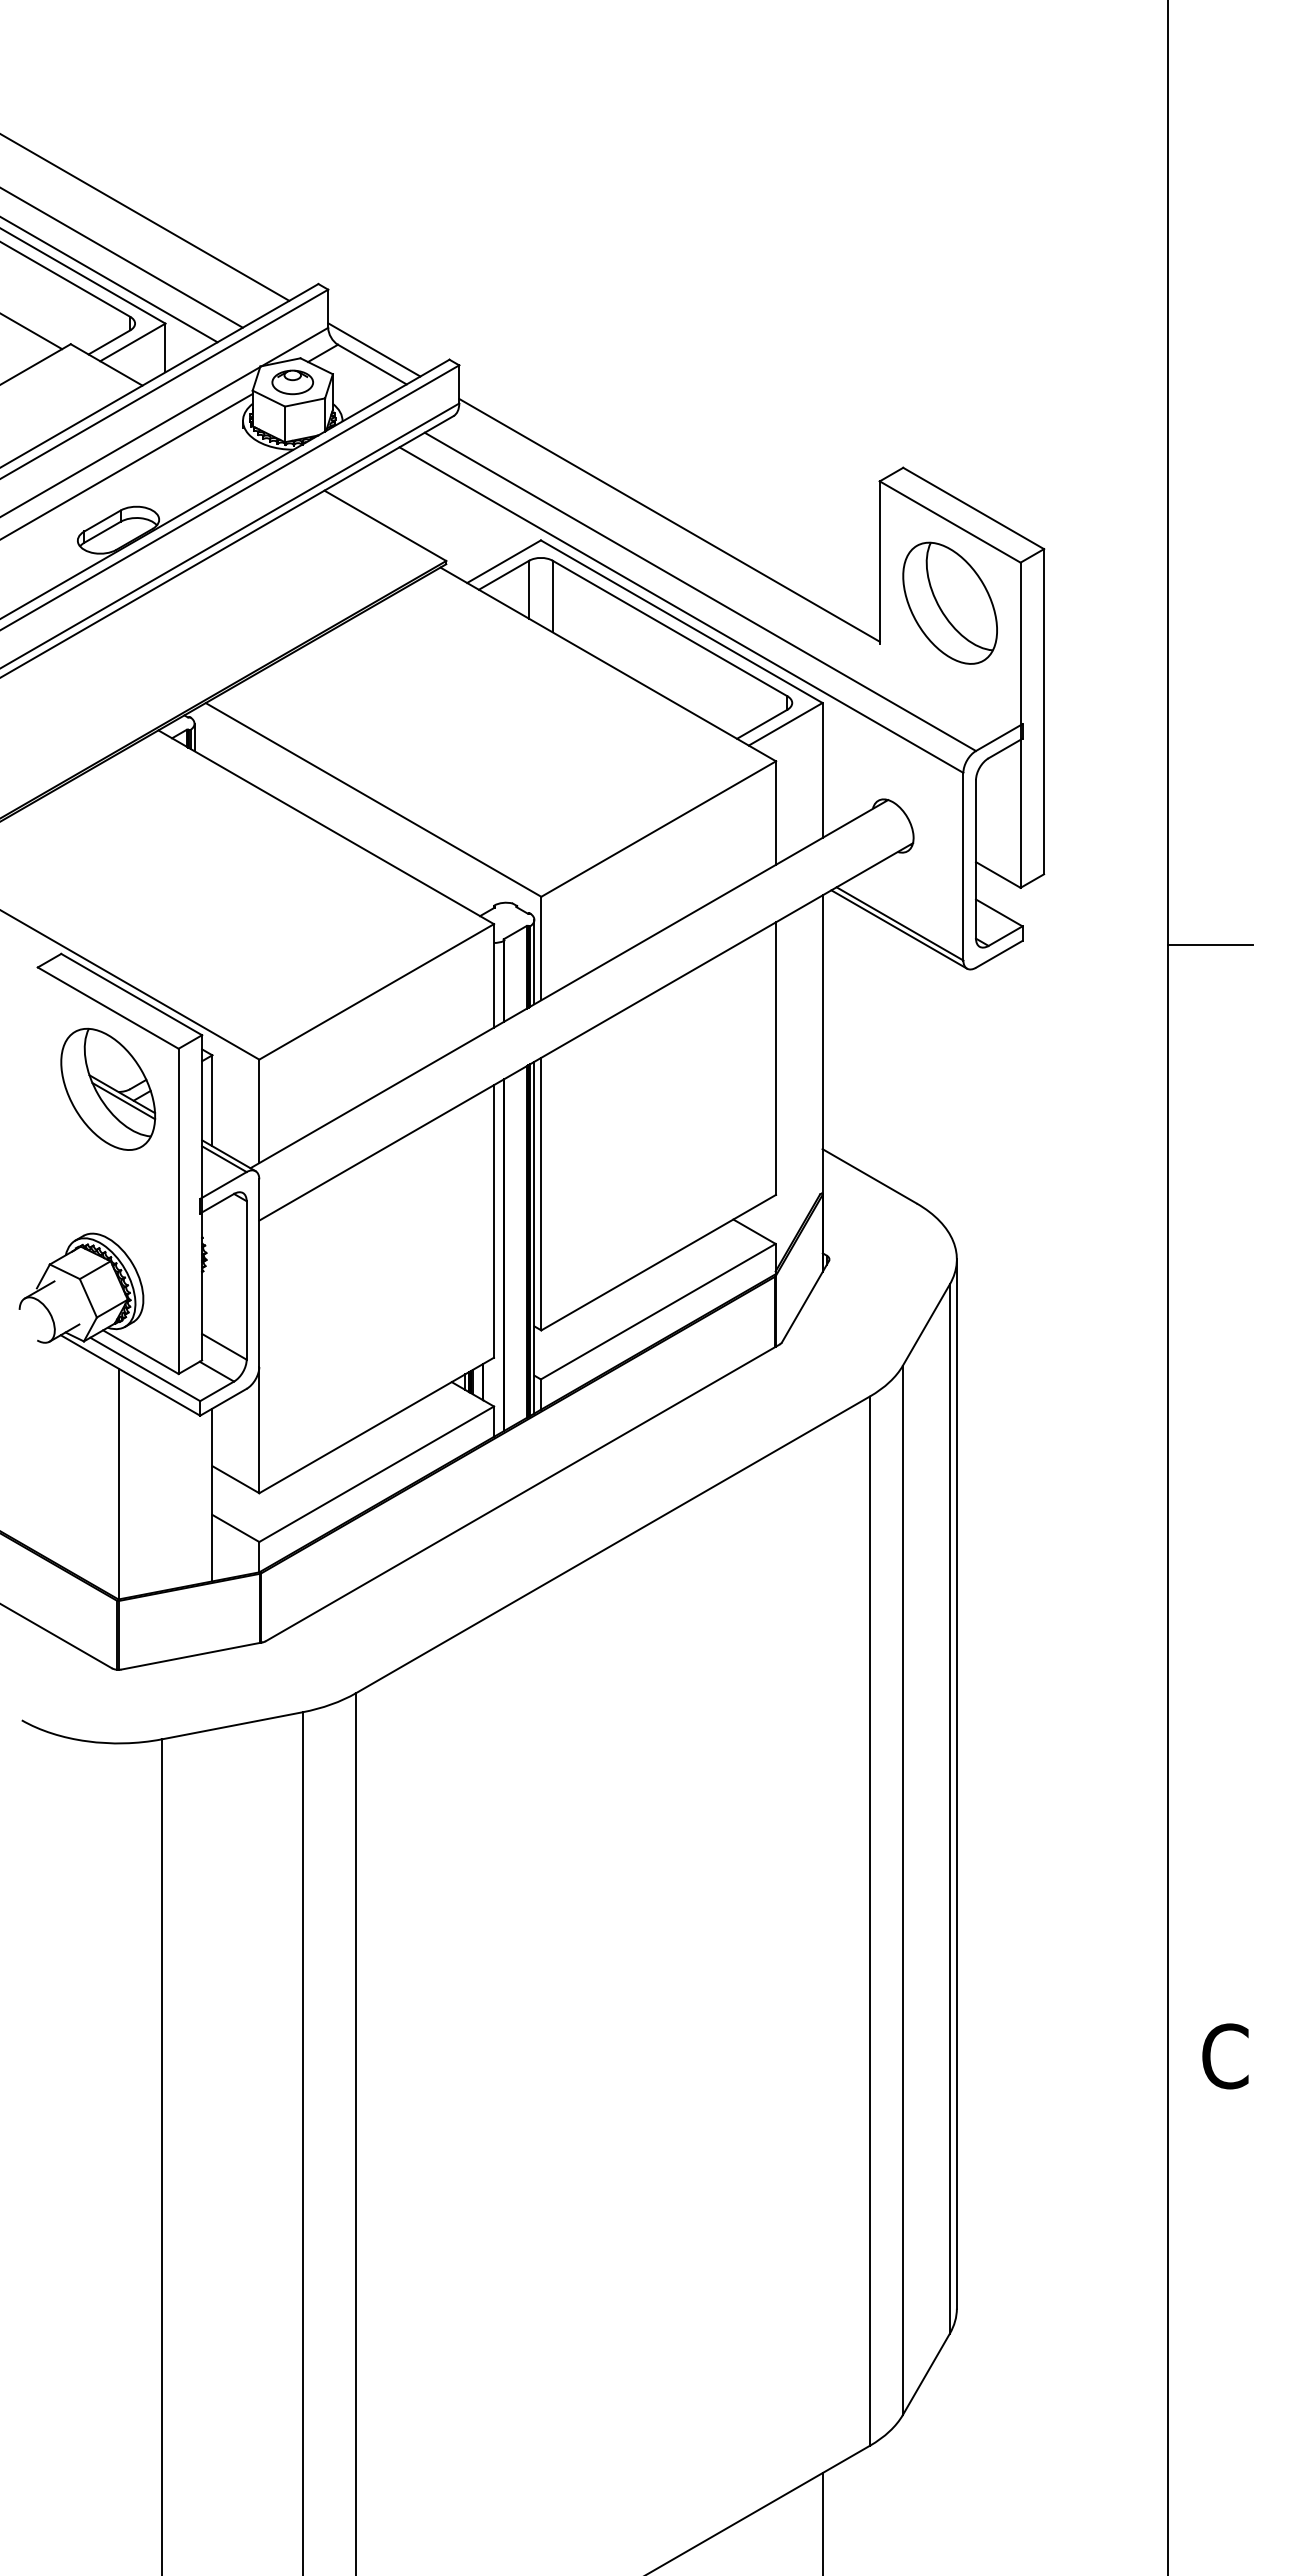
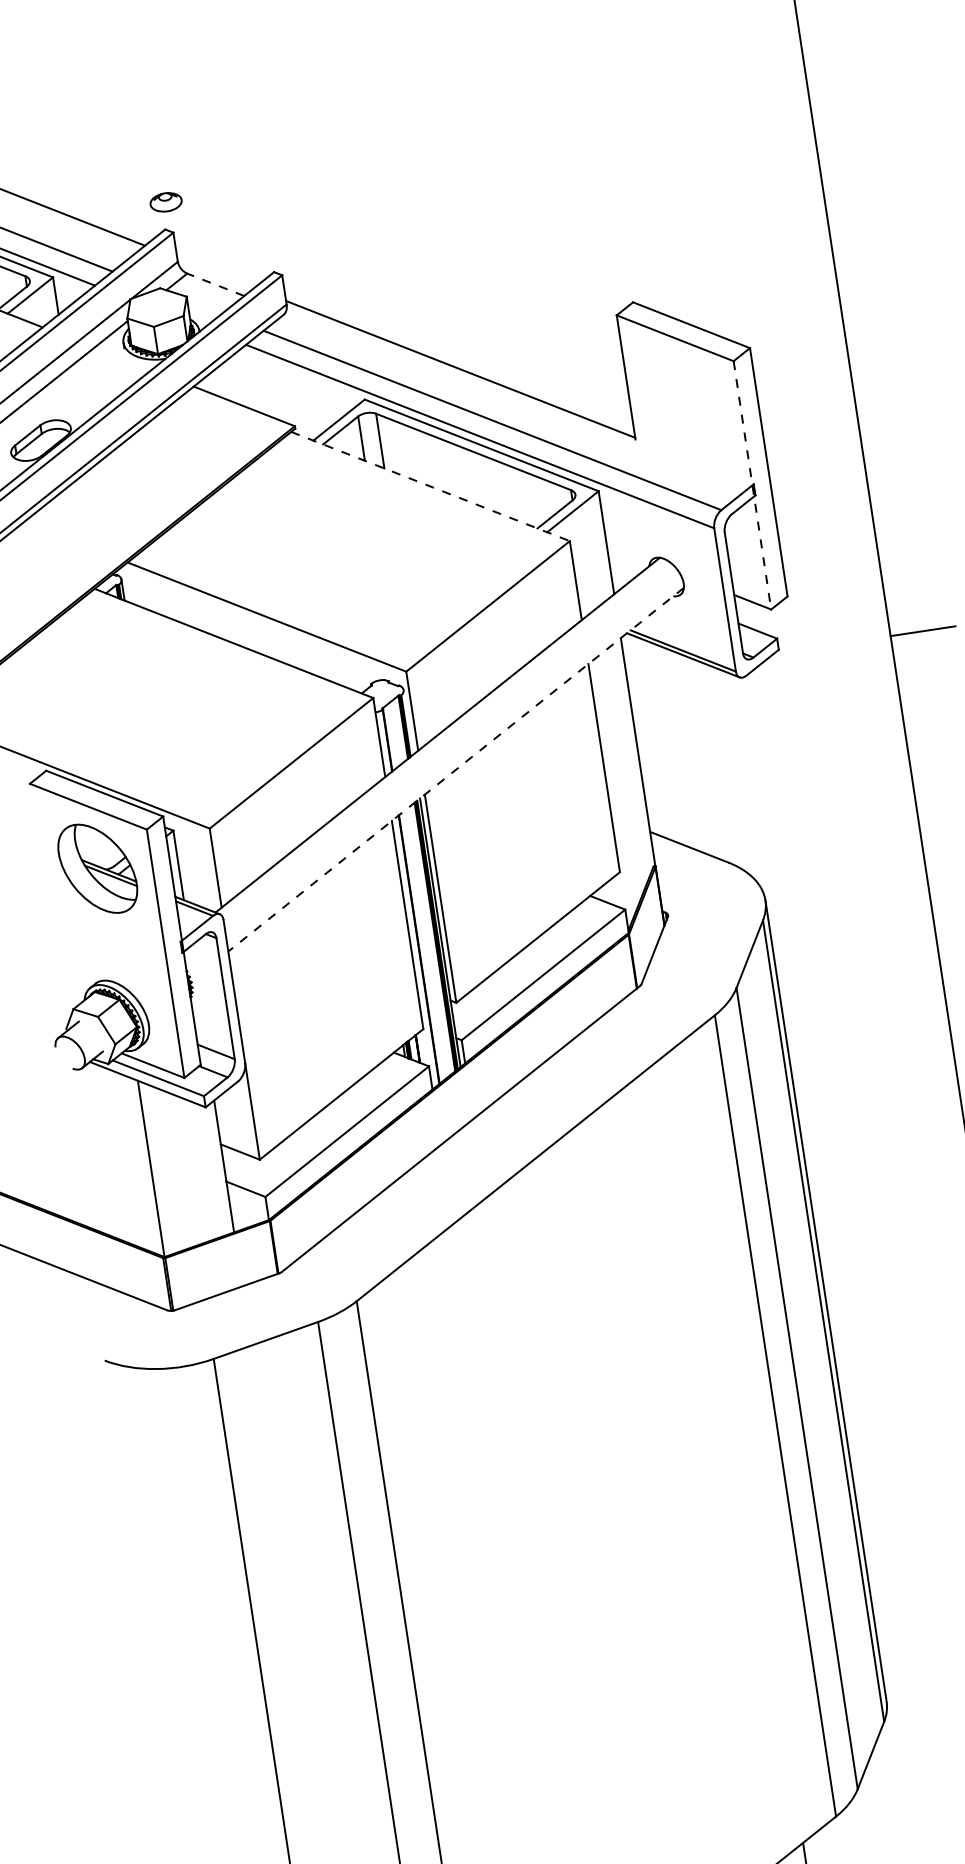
line: (374, 349) -> (215, 273), removed
line: (372, 364) -> (215, 284), solid -> dashed
part: (292, 382) -> (165, 202), moved
part: (949, 602) -> (683, 399), removed
line: (608, 664) -> (430, 486), solid -> dashed
line: (1020, 725) -> (752, 485), solid -> dashed
line: (534, 961) -> (408, 721), removed
line: (585, 1032) -> (455, 770), solid -> dashed

